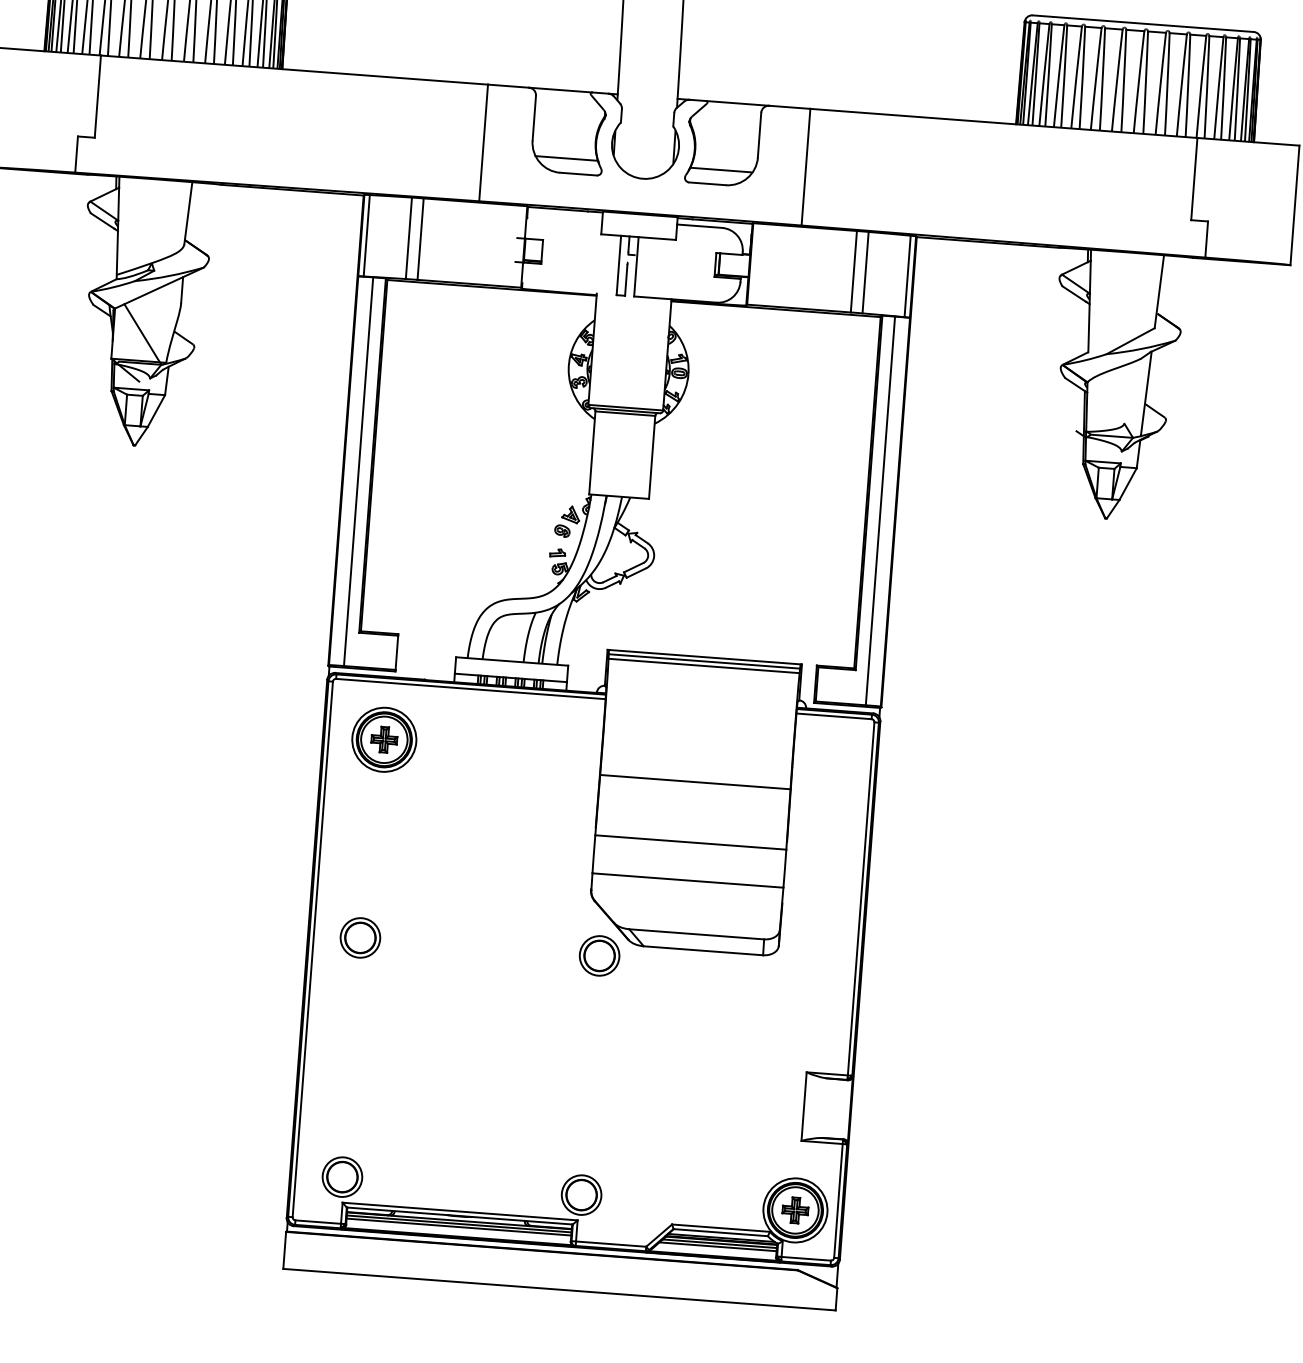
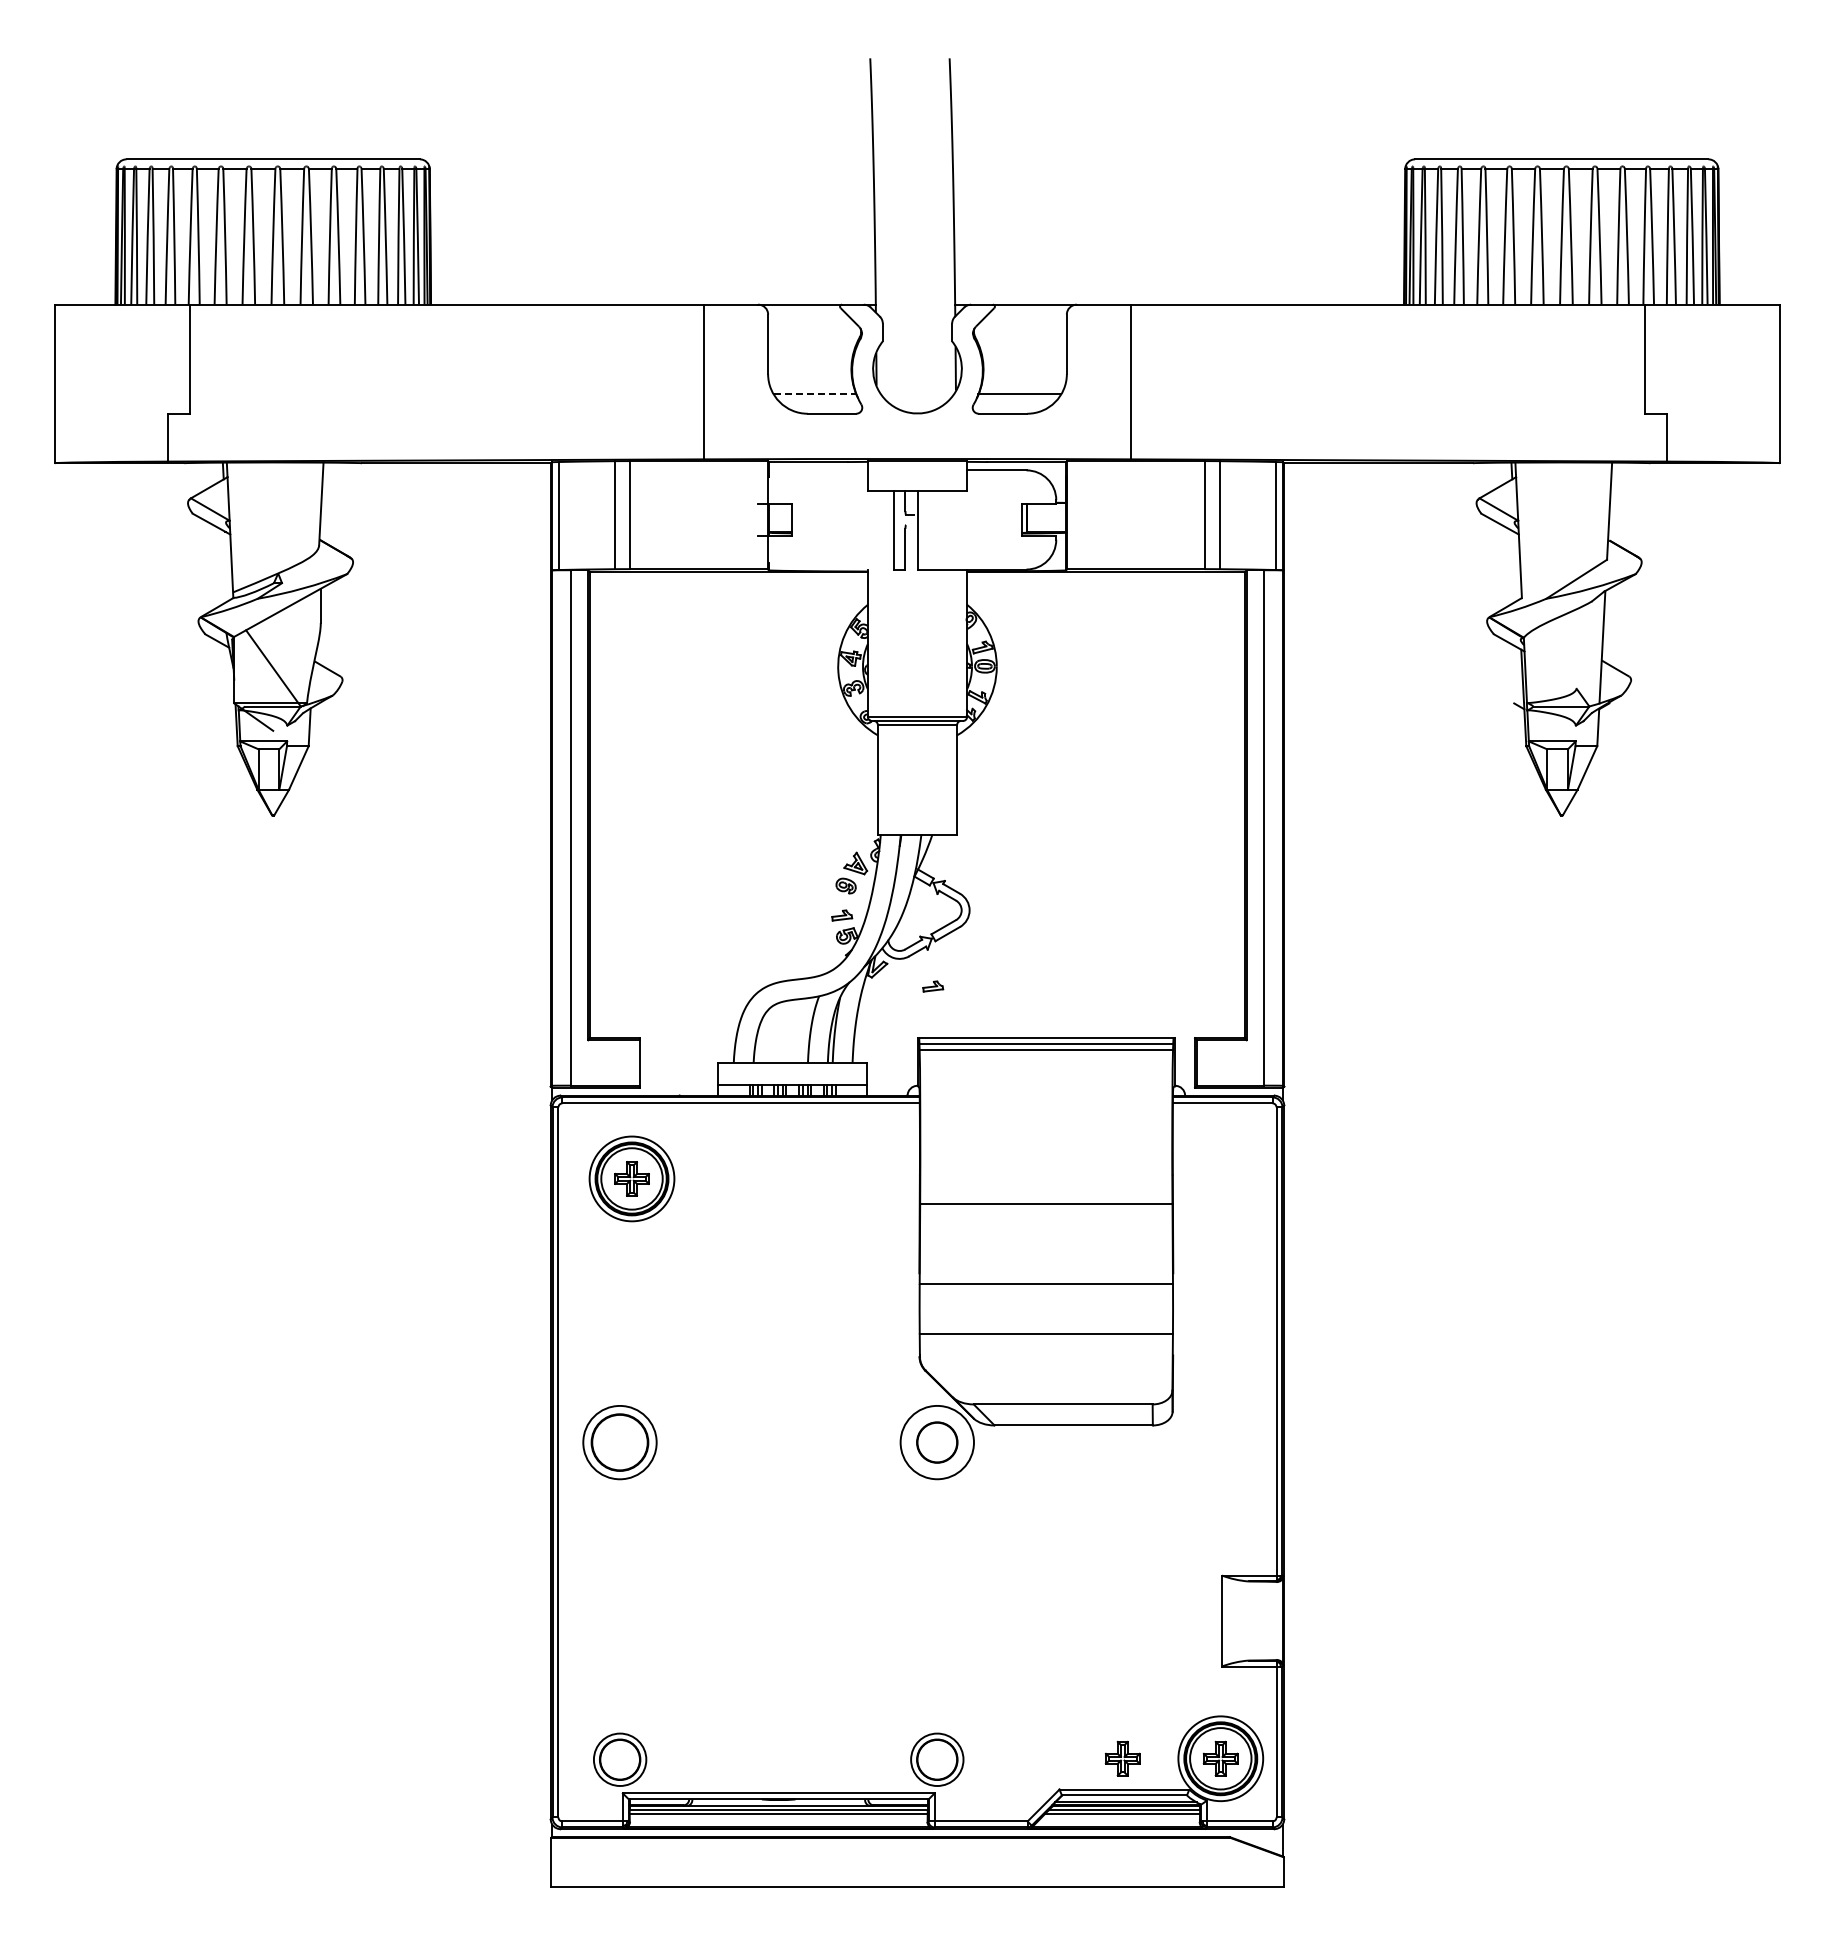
line: (567, 158) -> (815, 394), solid -> dashed
part: (622, 611) -> (933, 986), added
part: (360, 937) -> (620, 1442), size x1.4
circle: (599, 955) -> (937, 1442), size x1.4
part: (721, 1204) -> (1122, 1758), added

